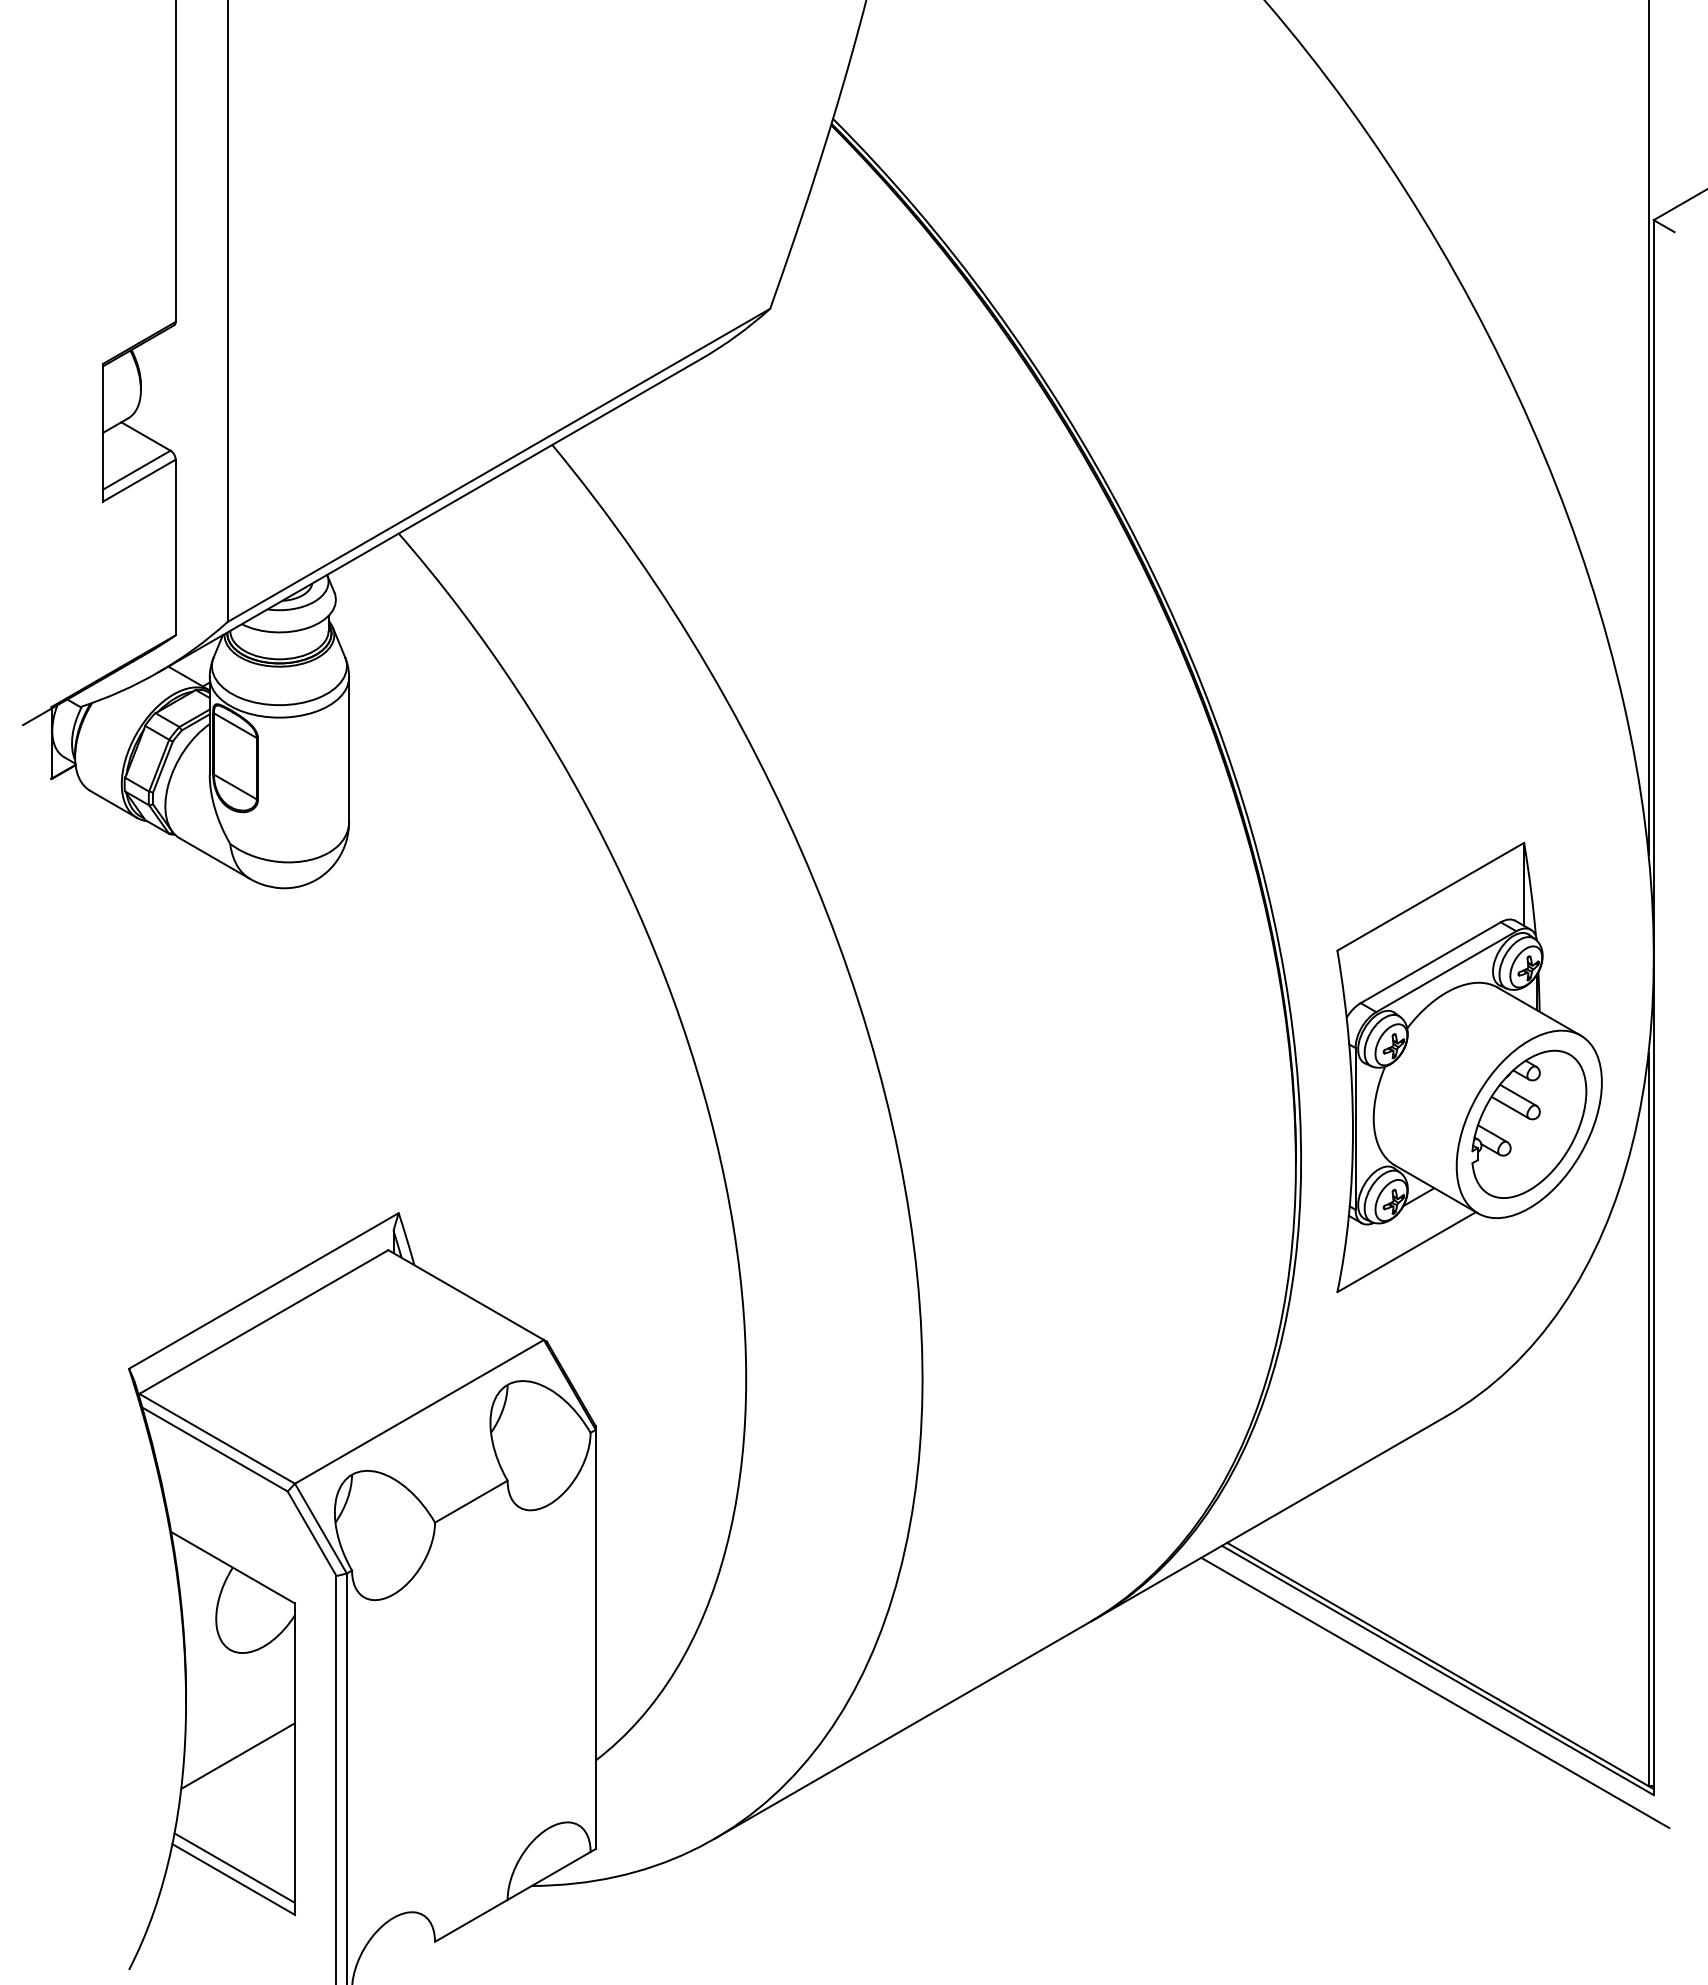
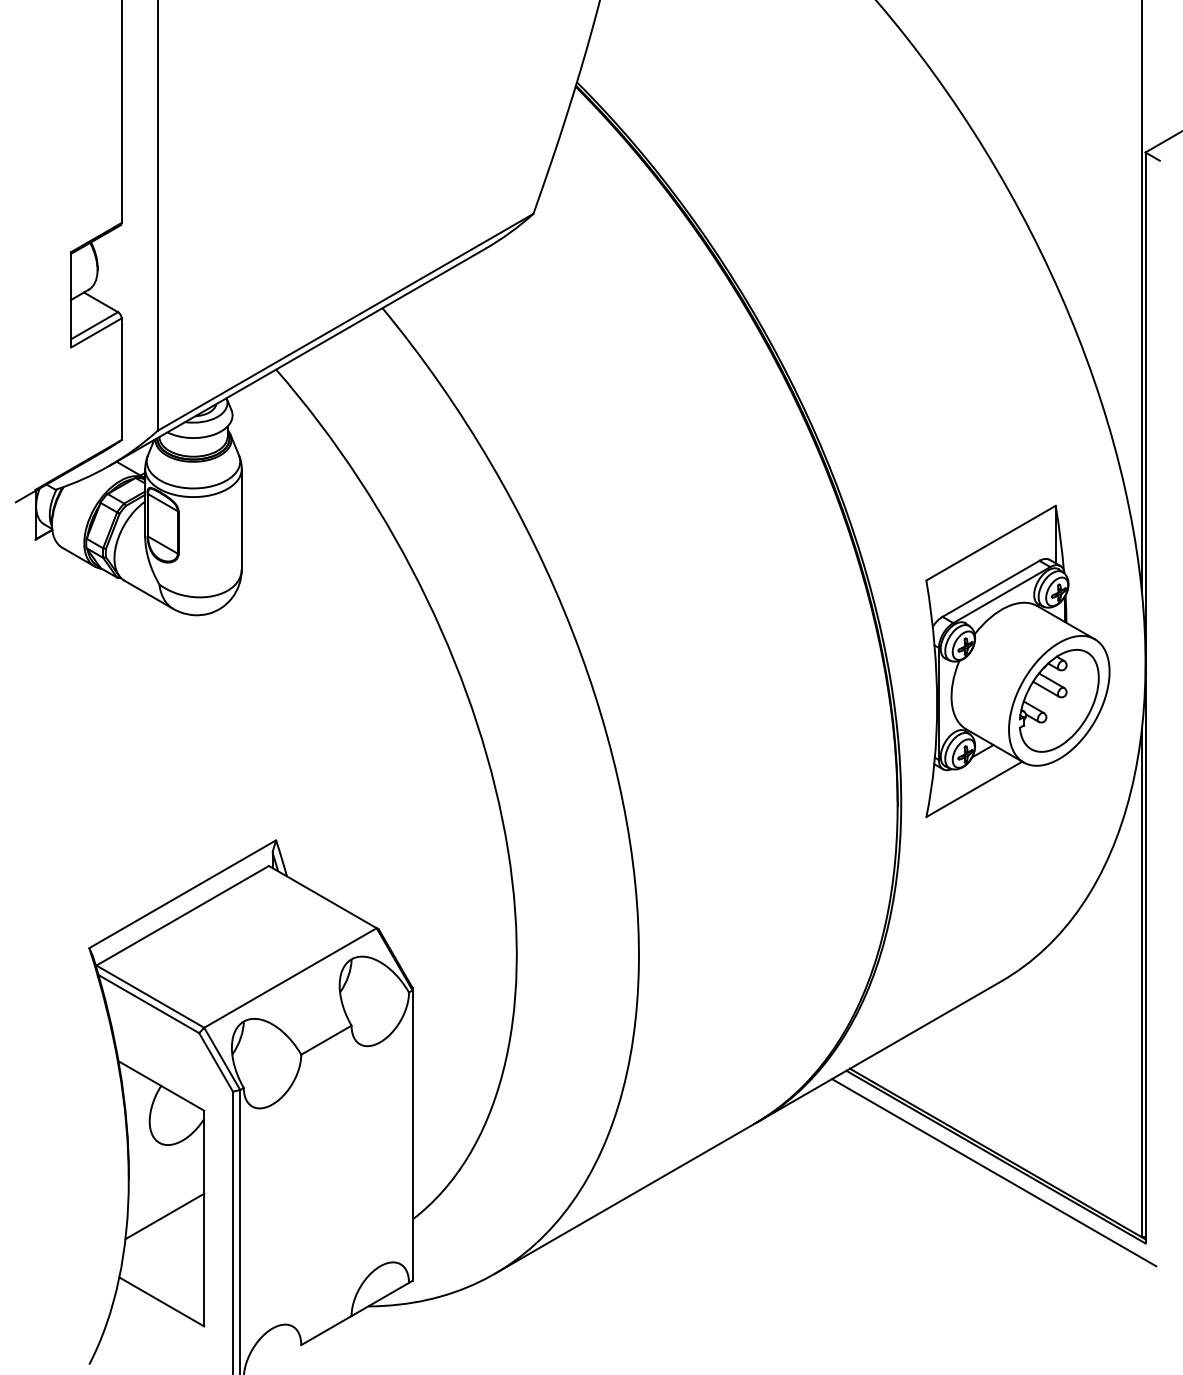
part: (1468, 1067) -> (1017, 661), moved
line: (234, 1867) -> (162, 1293), removed

